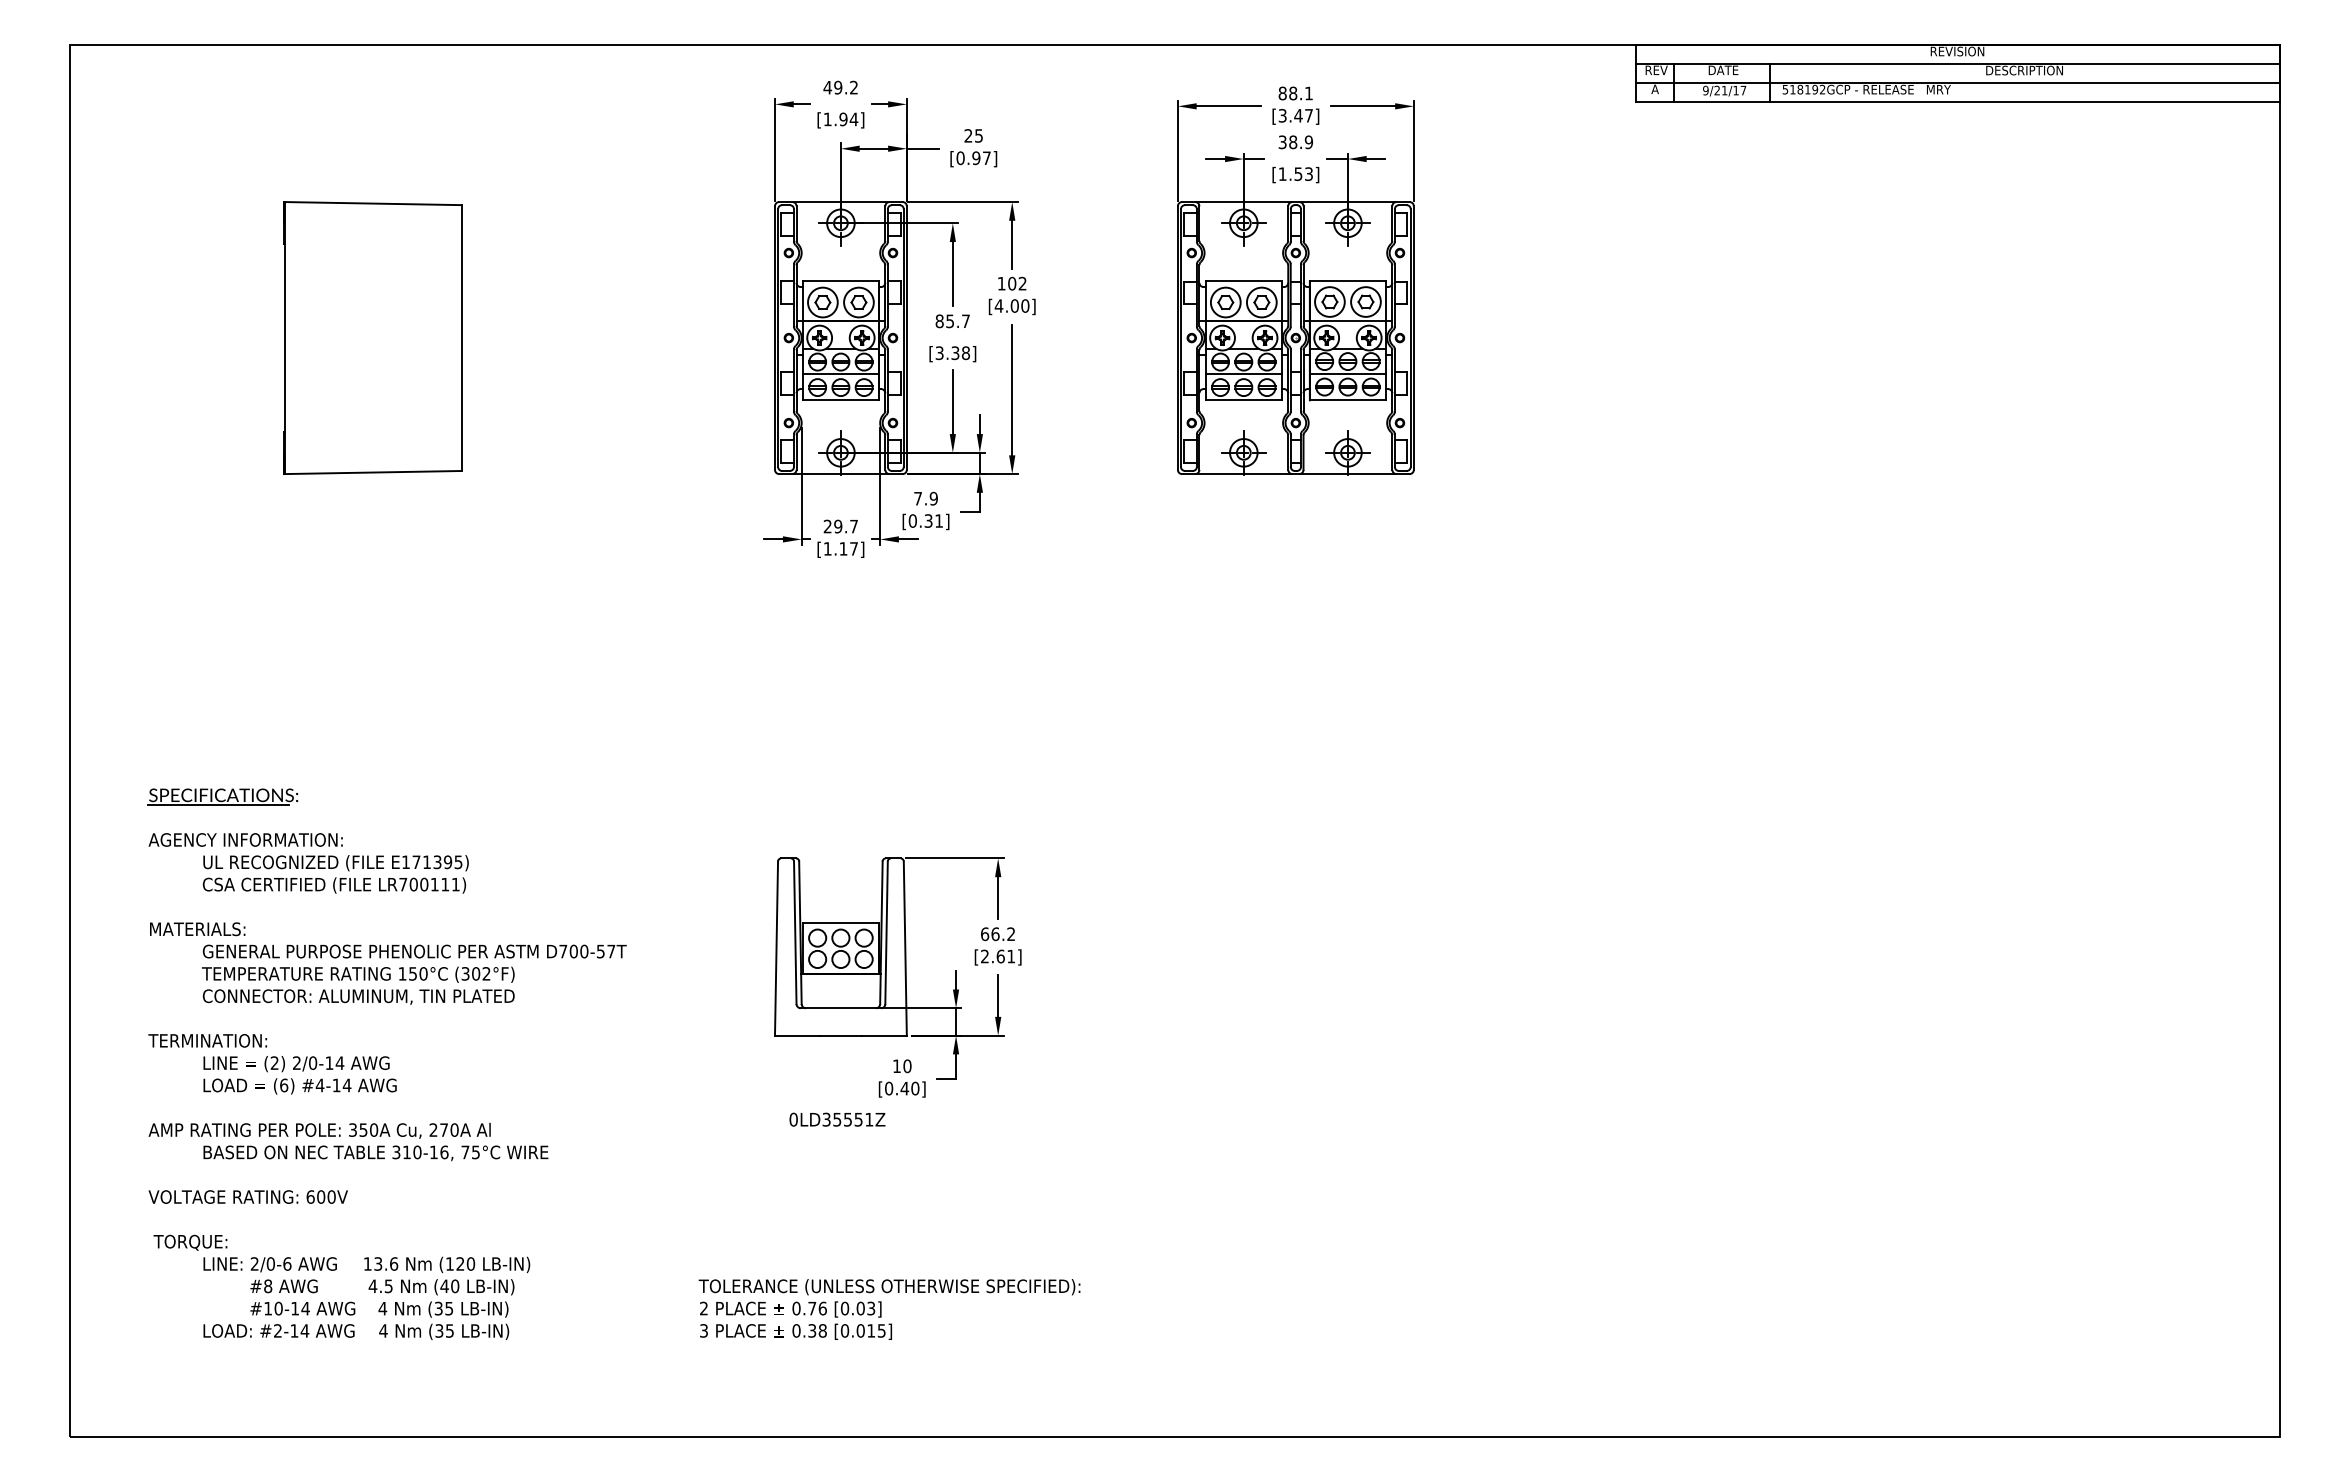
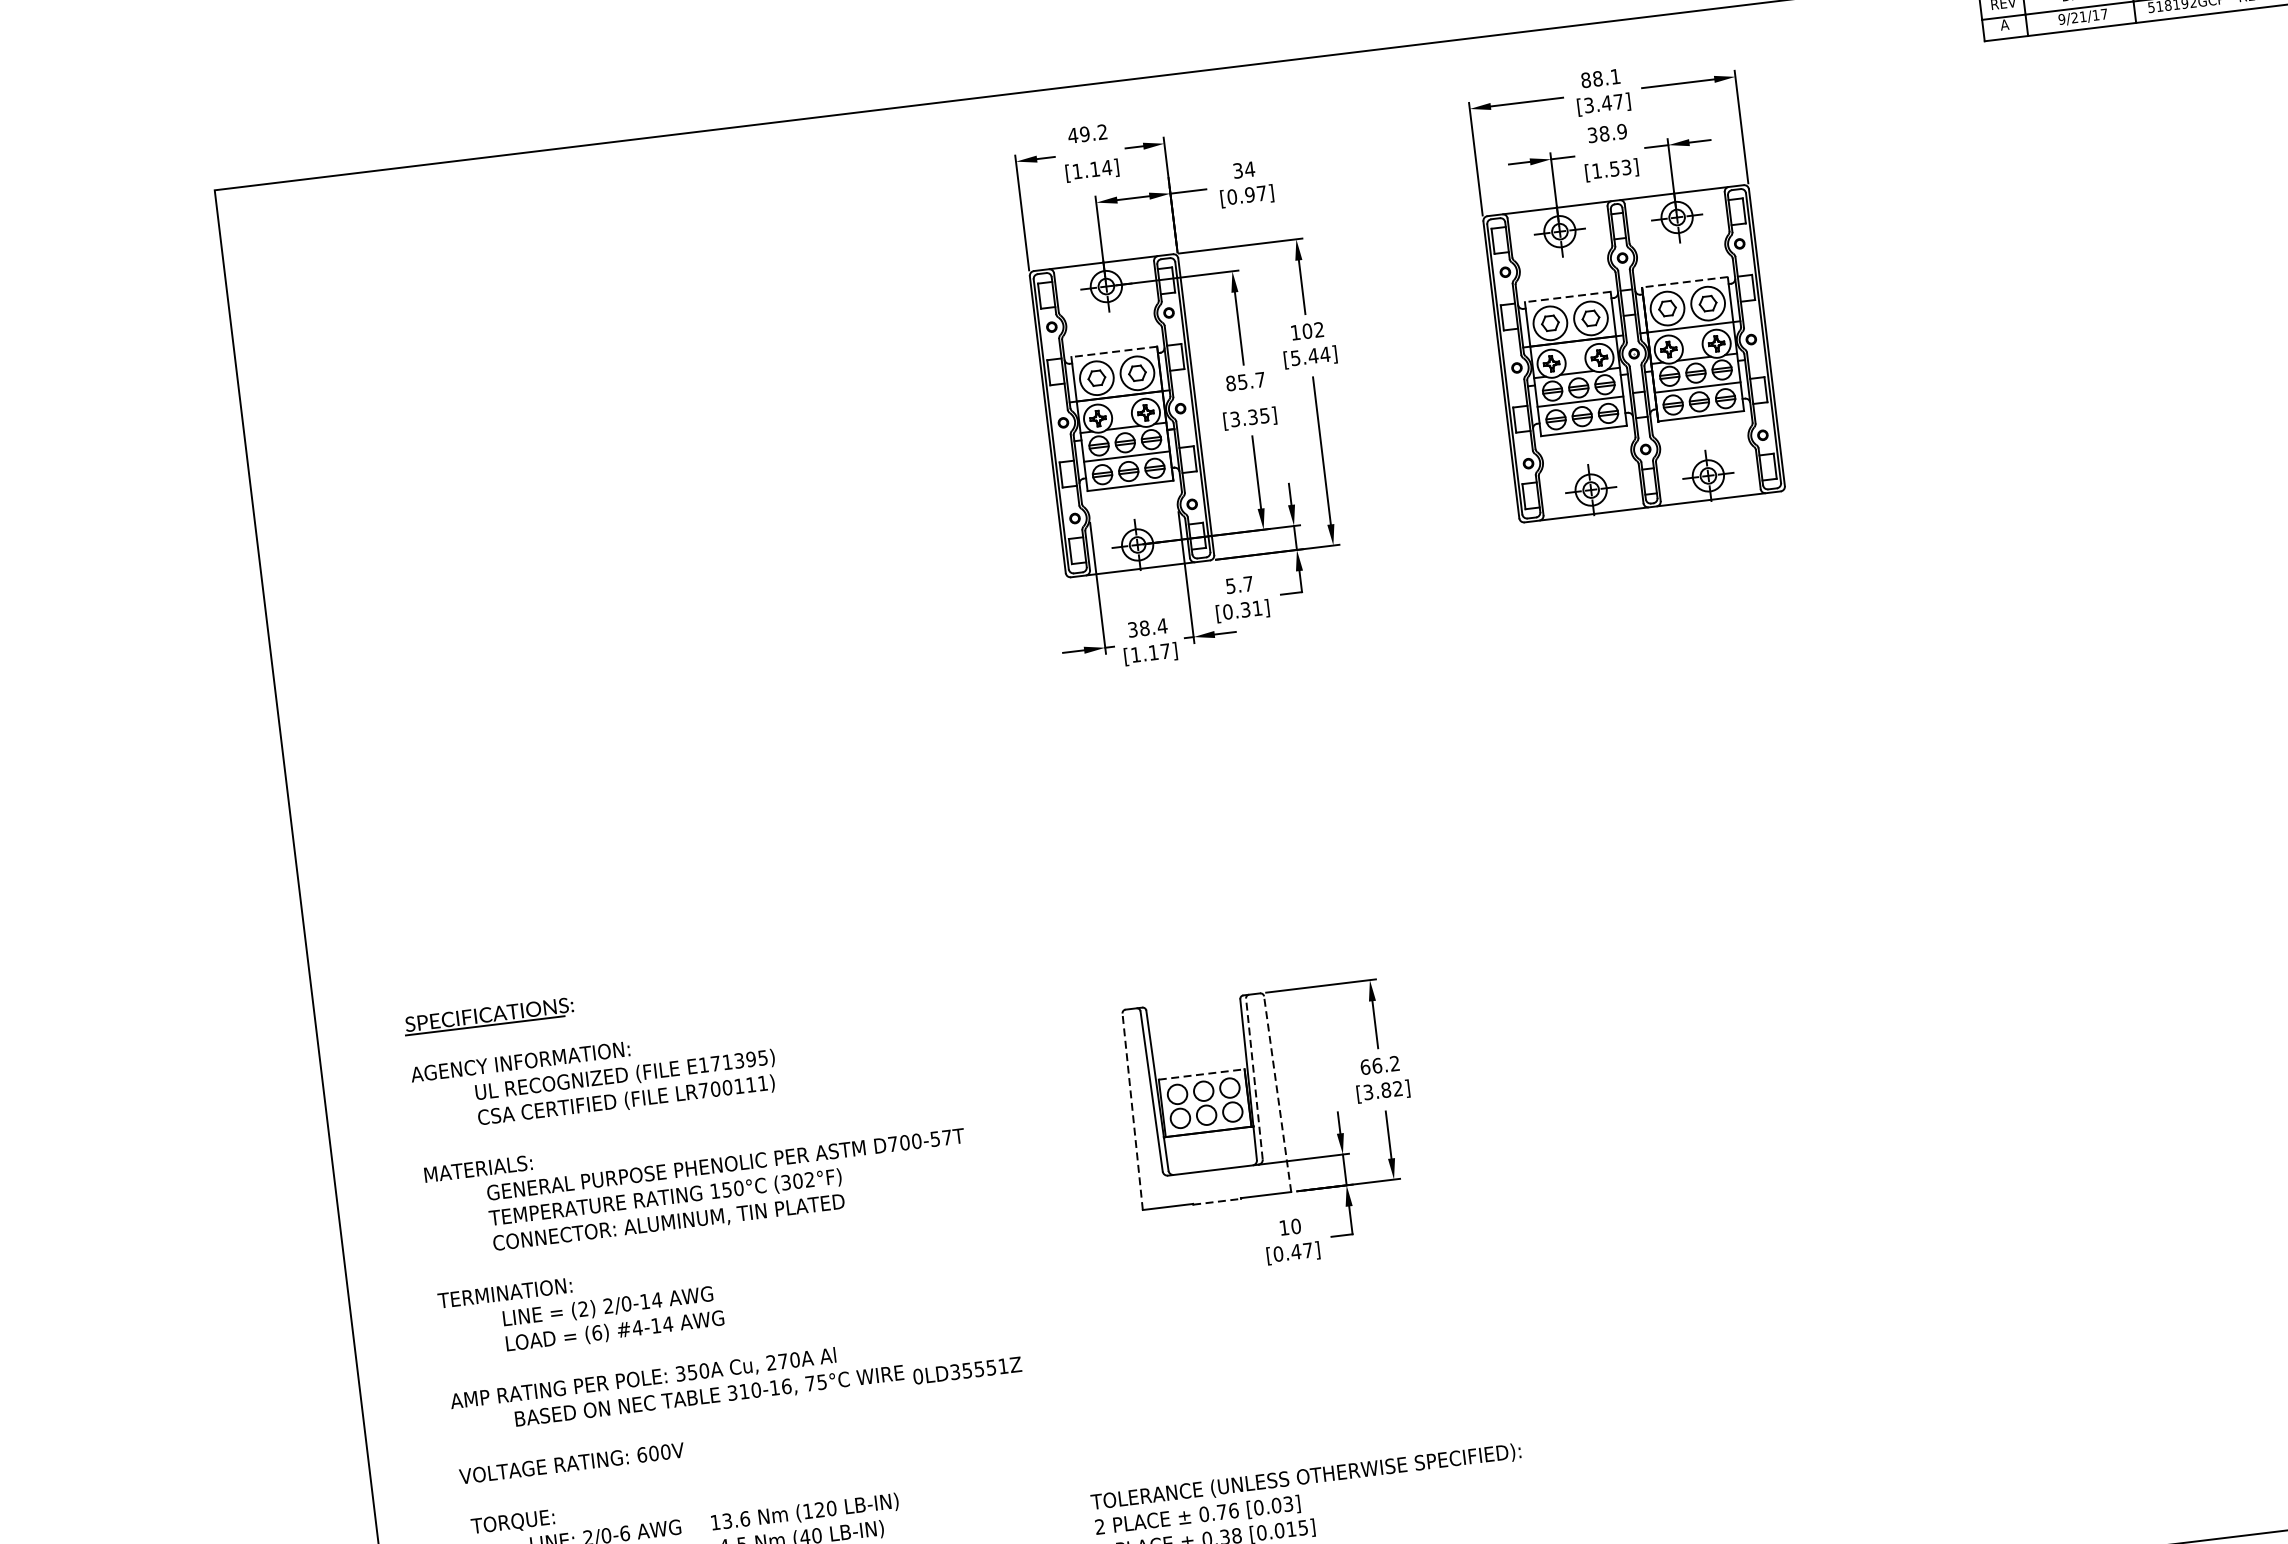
text: (843, 119) -> (1095, 169), [1.94] -> [1.14]
text: (973, 135) -> (1243, 169), 25 -> 34
line: (1347, 280) -> (1684, 281), solid -> dashed
line: (840, 281) -> (1113, 352), solid -> dashed
line: (1243, 281) -> (1567, 297), solid -> dashed
text: (1011, 305) -> (1309, 355), [4.00] -> [5.44]
part: (372, 337) -> (594, 478), removed
text: (965, 353) -> (1264, 416), [3.38] -> [3.35]
text: (925, 498) -> (1239, 584), 7.9 -> 5.7
text: (840, 526) -> (1147, 627), 29.7 -> 38.4
line: (841, 923) -> (1202, 1074), solid -> dashed
line: (886, 932) -> (1254, 1078), solid -> dashed
line: (776, 948) -> (1132, 1111), solid -> dashed
line: (905, 948) -> (1277, 1094), solid -> dashed
text: (997, 956) -> (1382, 1090), [2.61] -> [3.82]
line: (841, 1036) -> (1217, 1201), solid -> dashed
text: (915, 1088) -> (1308, 1250), [0.40] -> [0.47]
text: (837, 1119) -> (967, 1370), moved

